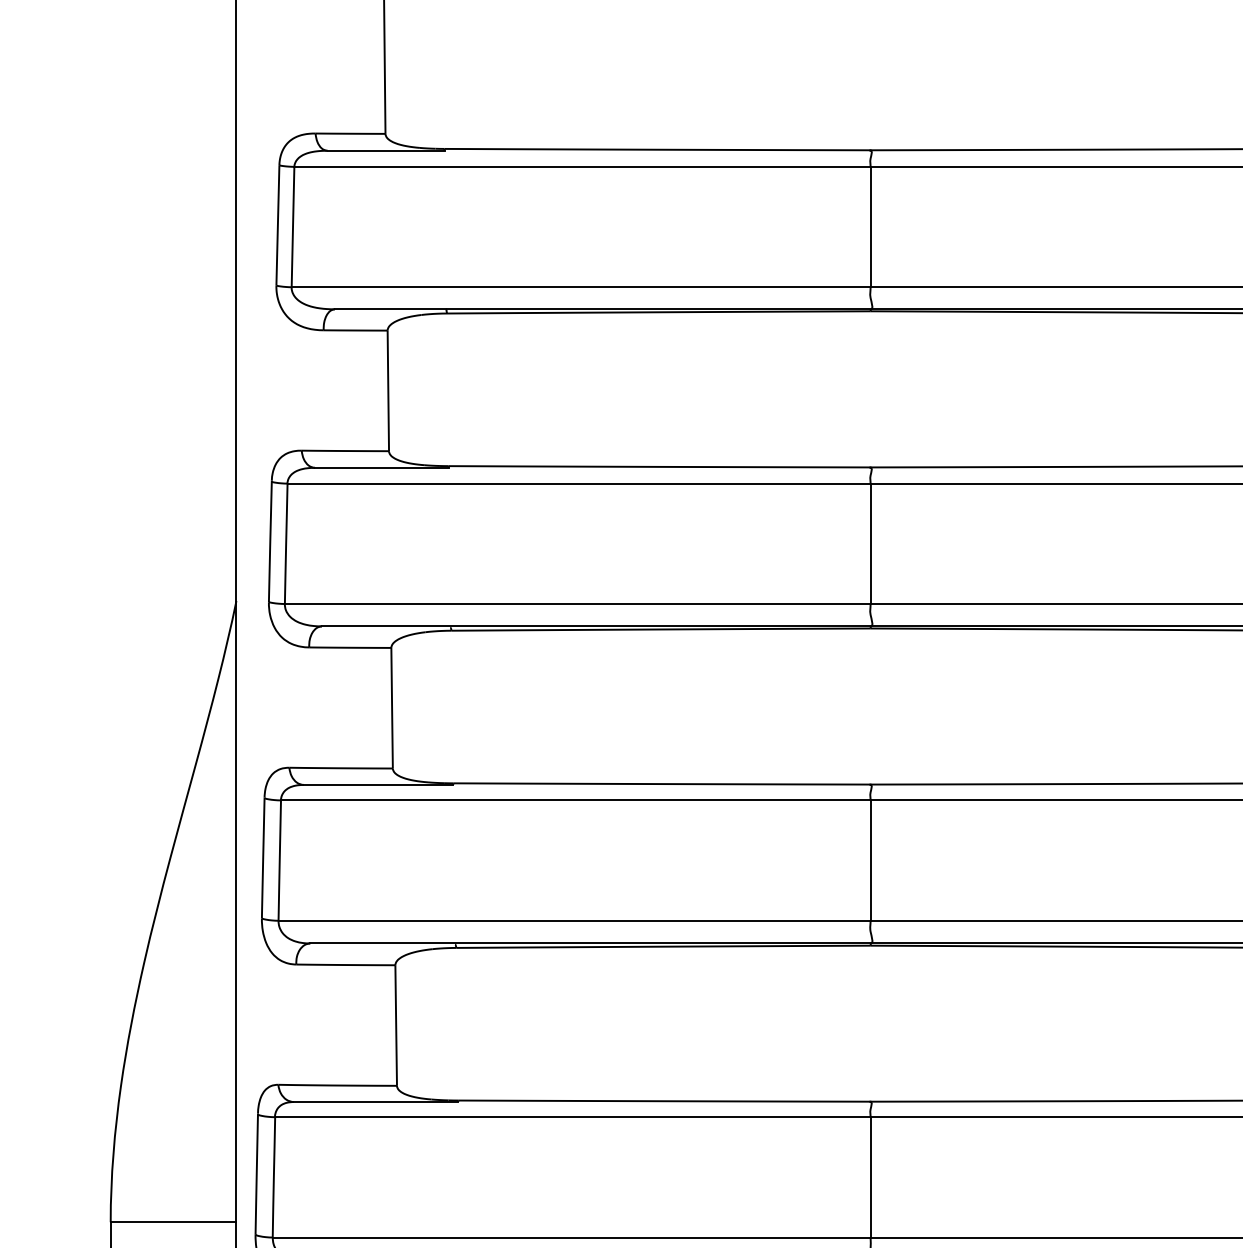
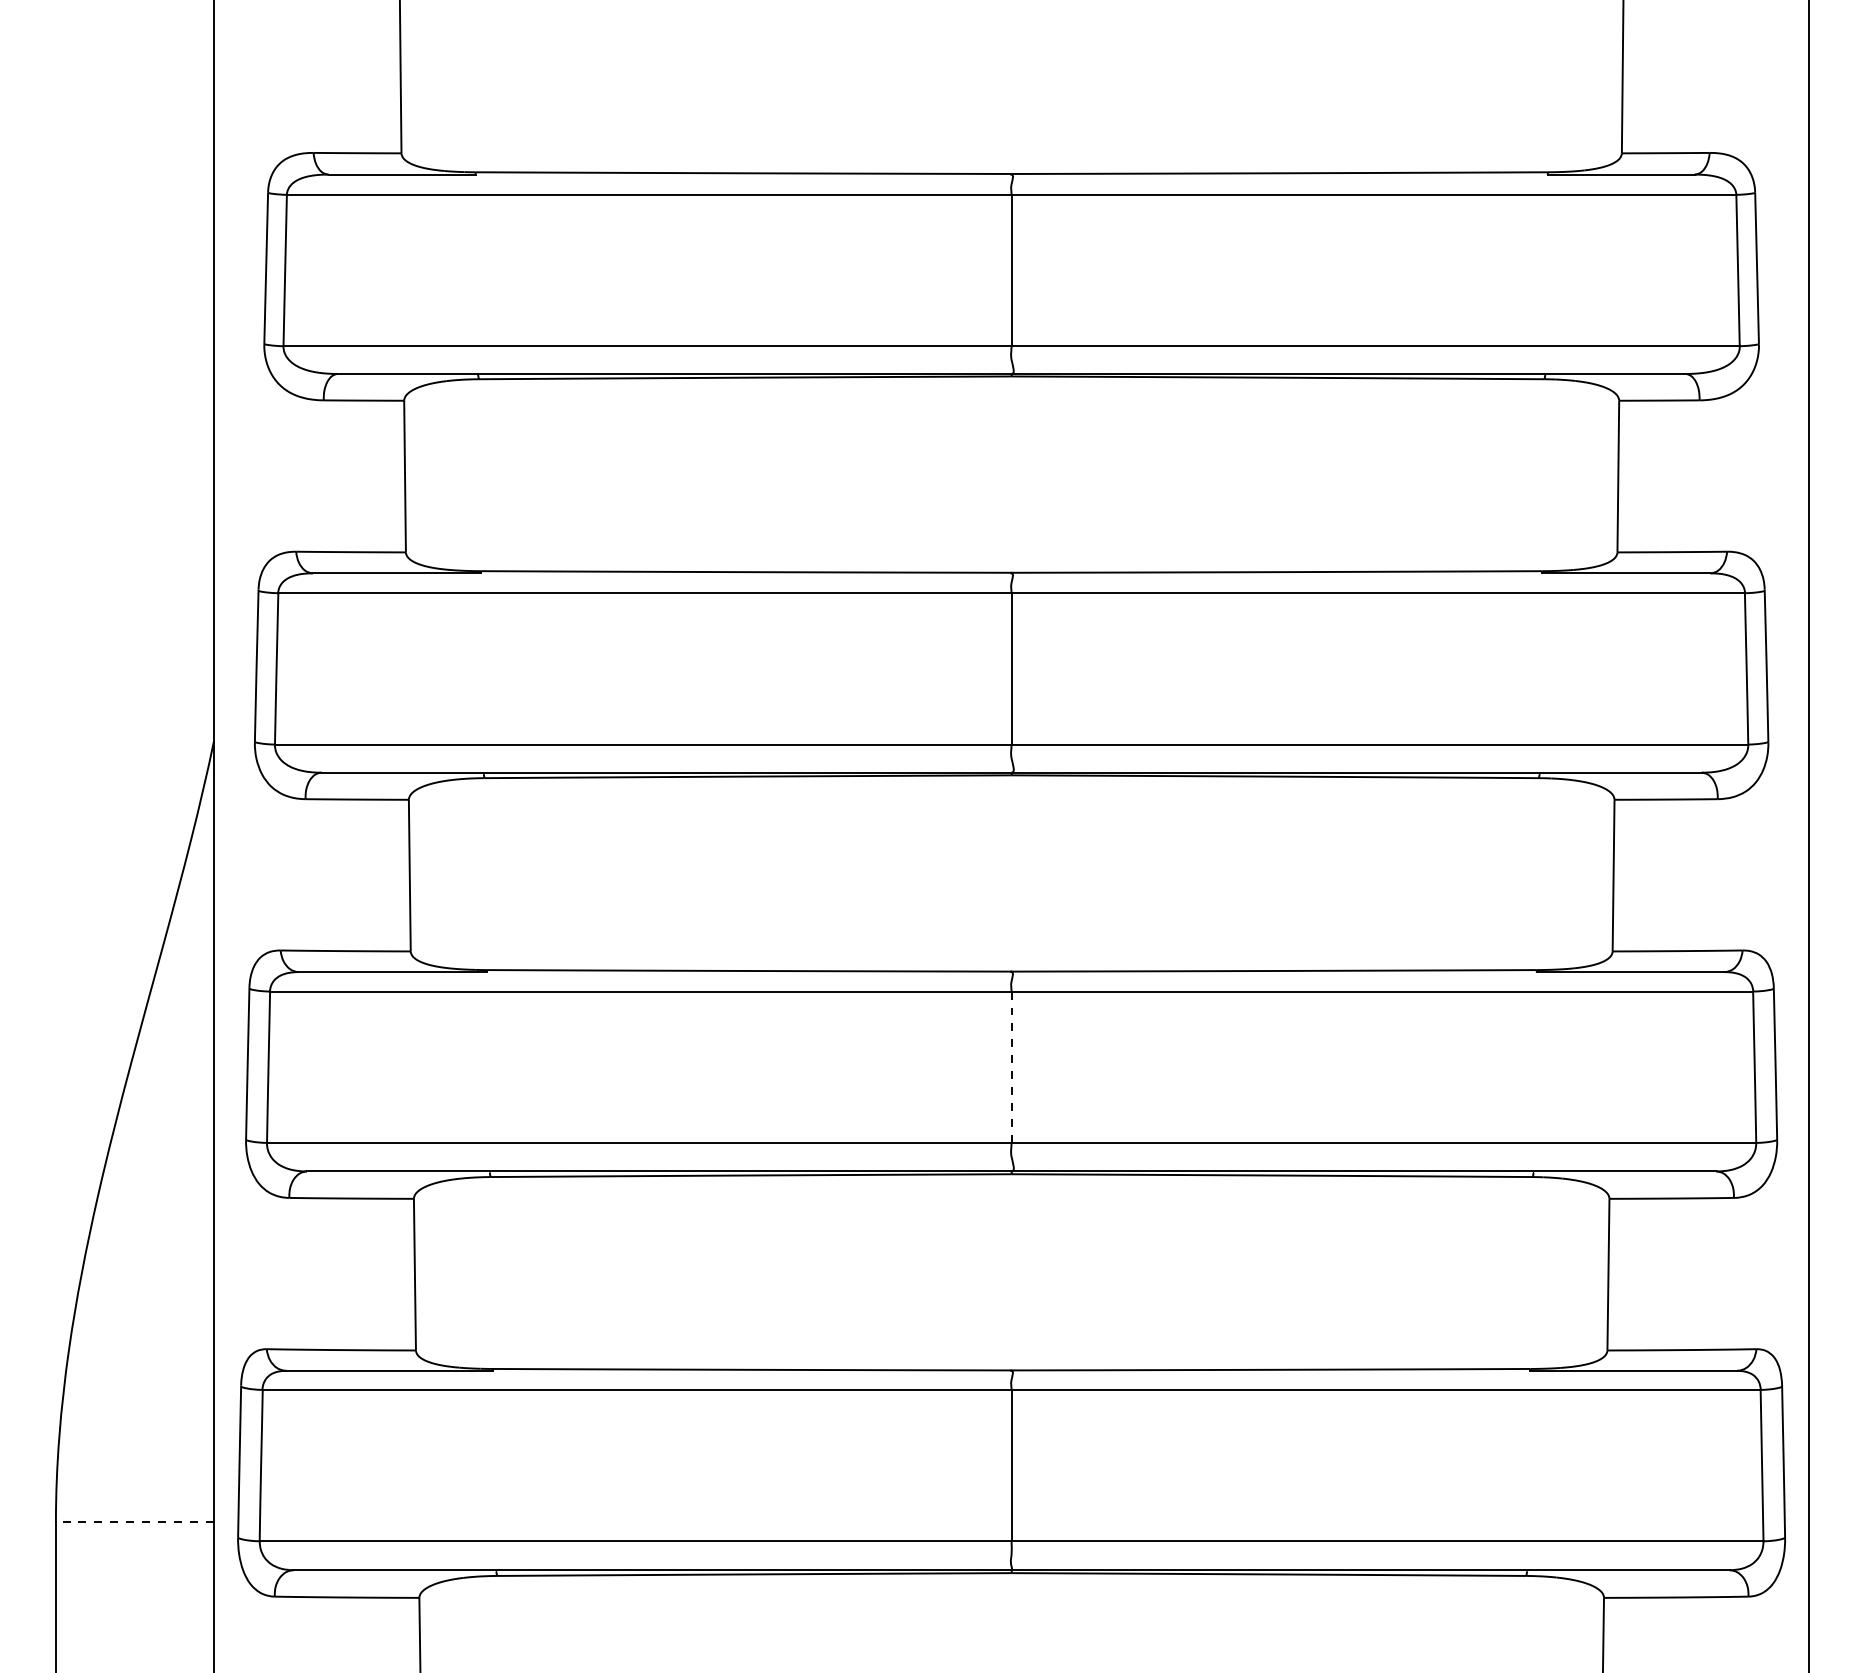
line: (870, 860) -> (1011, 1067), solid -> dashed
line: (173, 1221) -> (134, 1521), solid -> dashed

